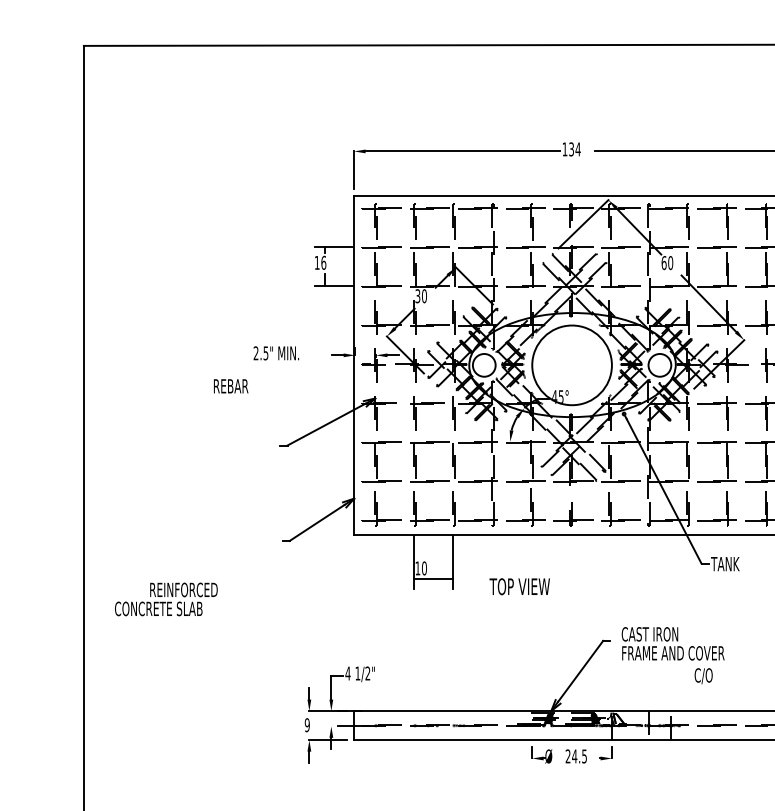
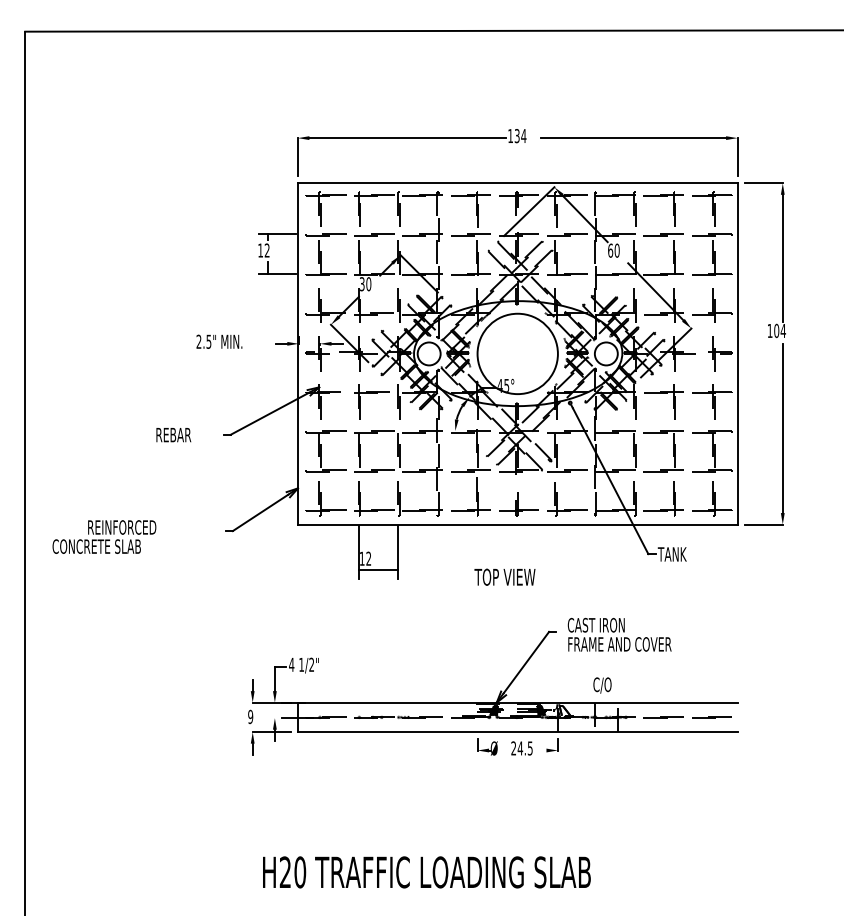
text: (323, 262) -> (266, 250), 16 -> 12
text: (230, 386) -> (173, 435), moved
text: (424, 568) -> (368, 558), 10 -> 12
text: (519, 585) -> (504, 576), moved
text: (166, 598) -> (104, 536), moved
text: (703, 676) -> (602, 685), moved

